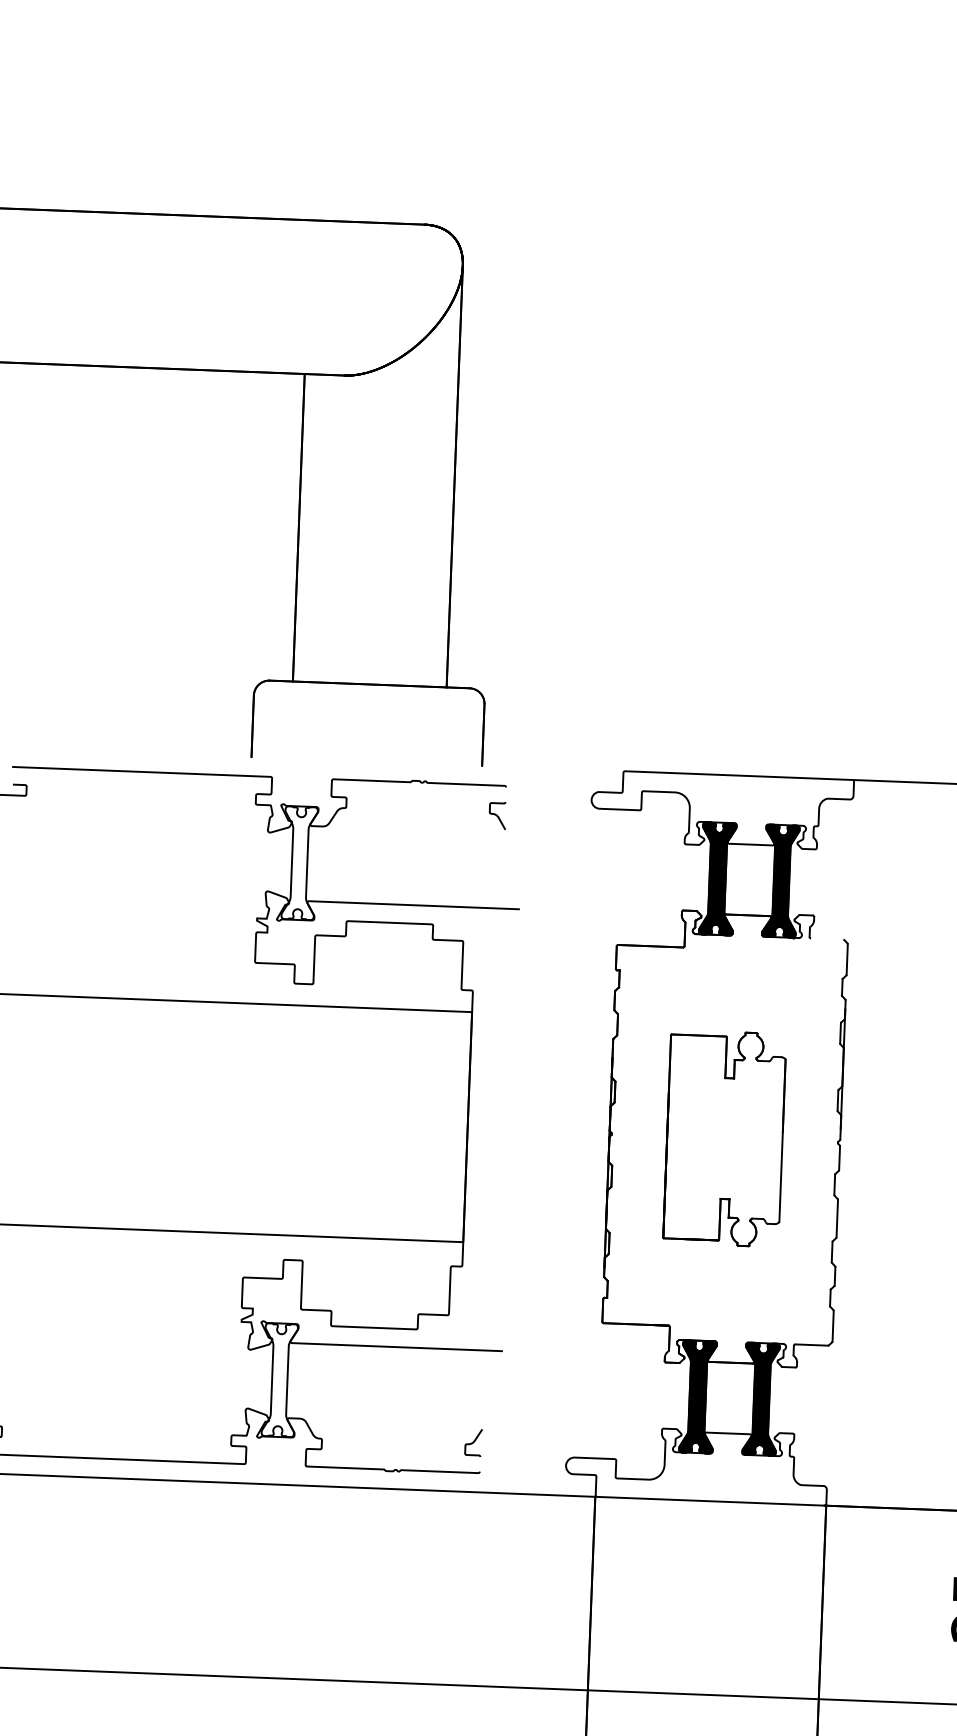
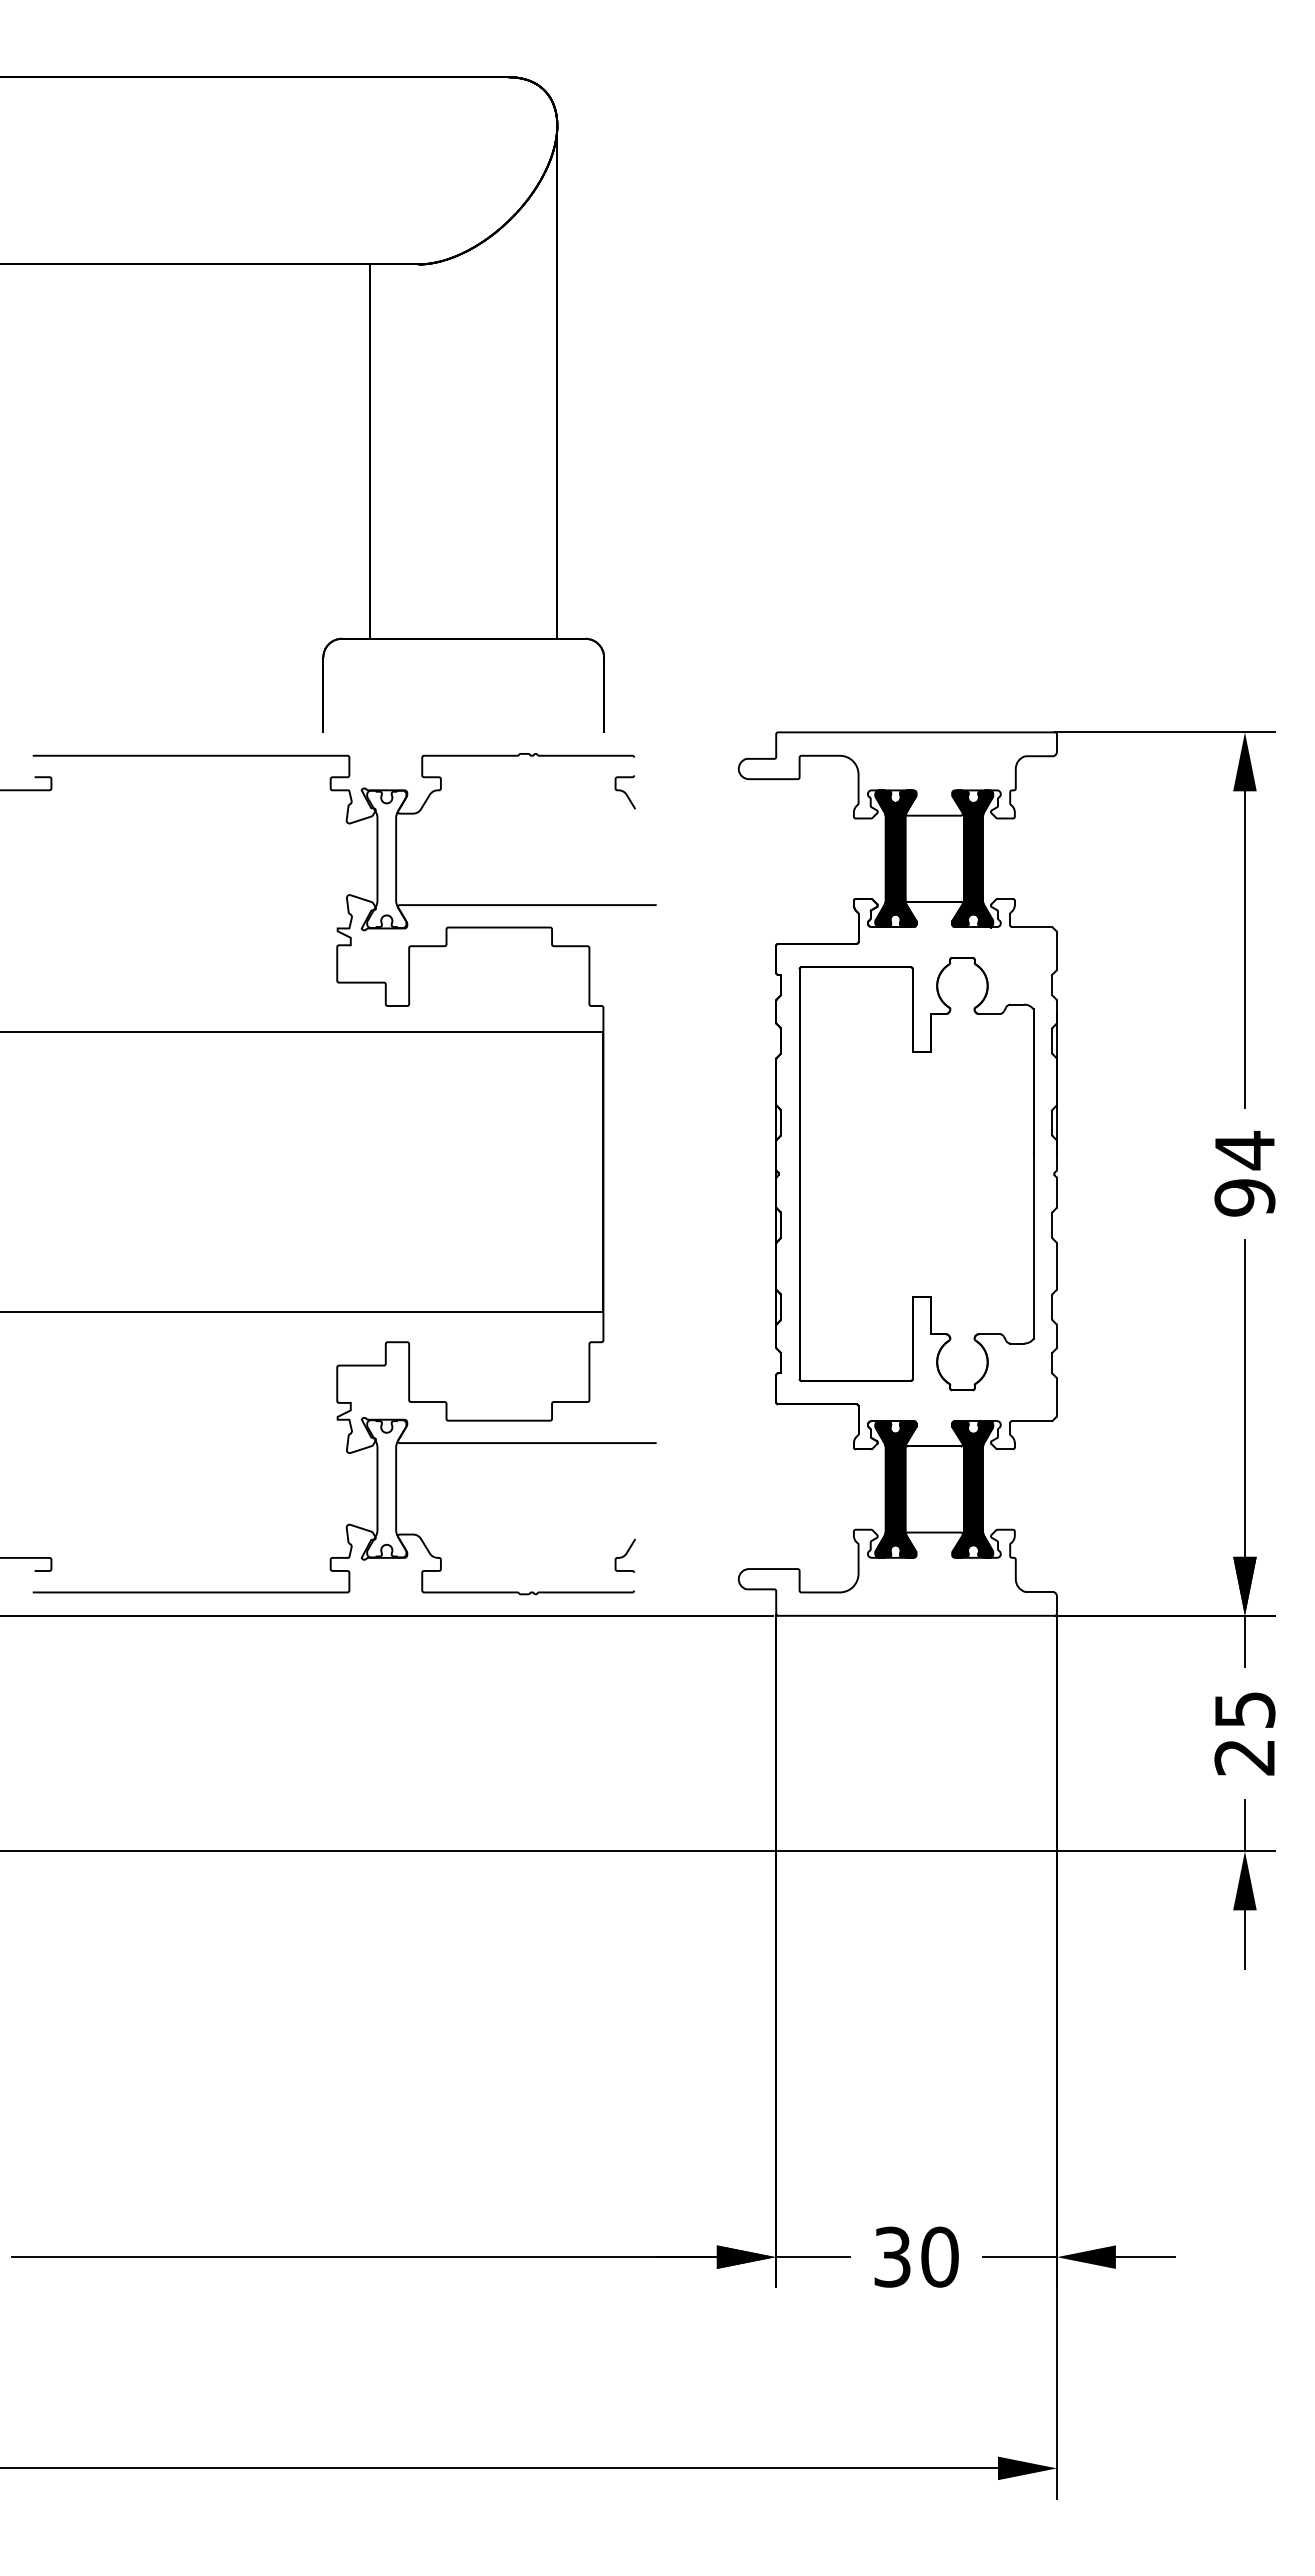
line: (827, 939) -> (1031, 927), added
part: (724, 1138) -> (916, 1174), size x1.67

